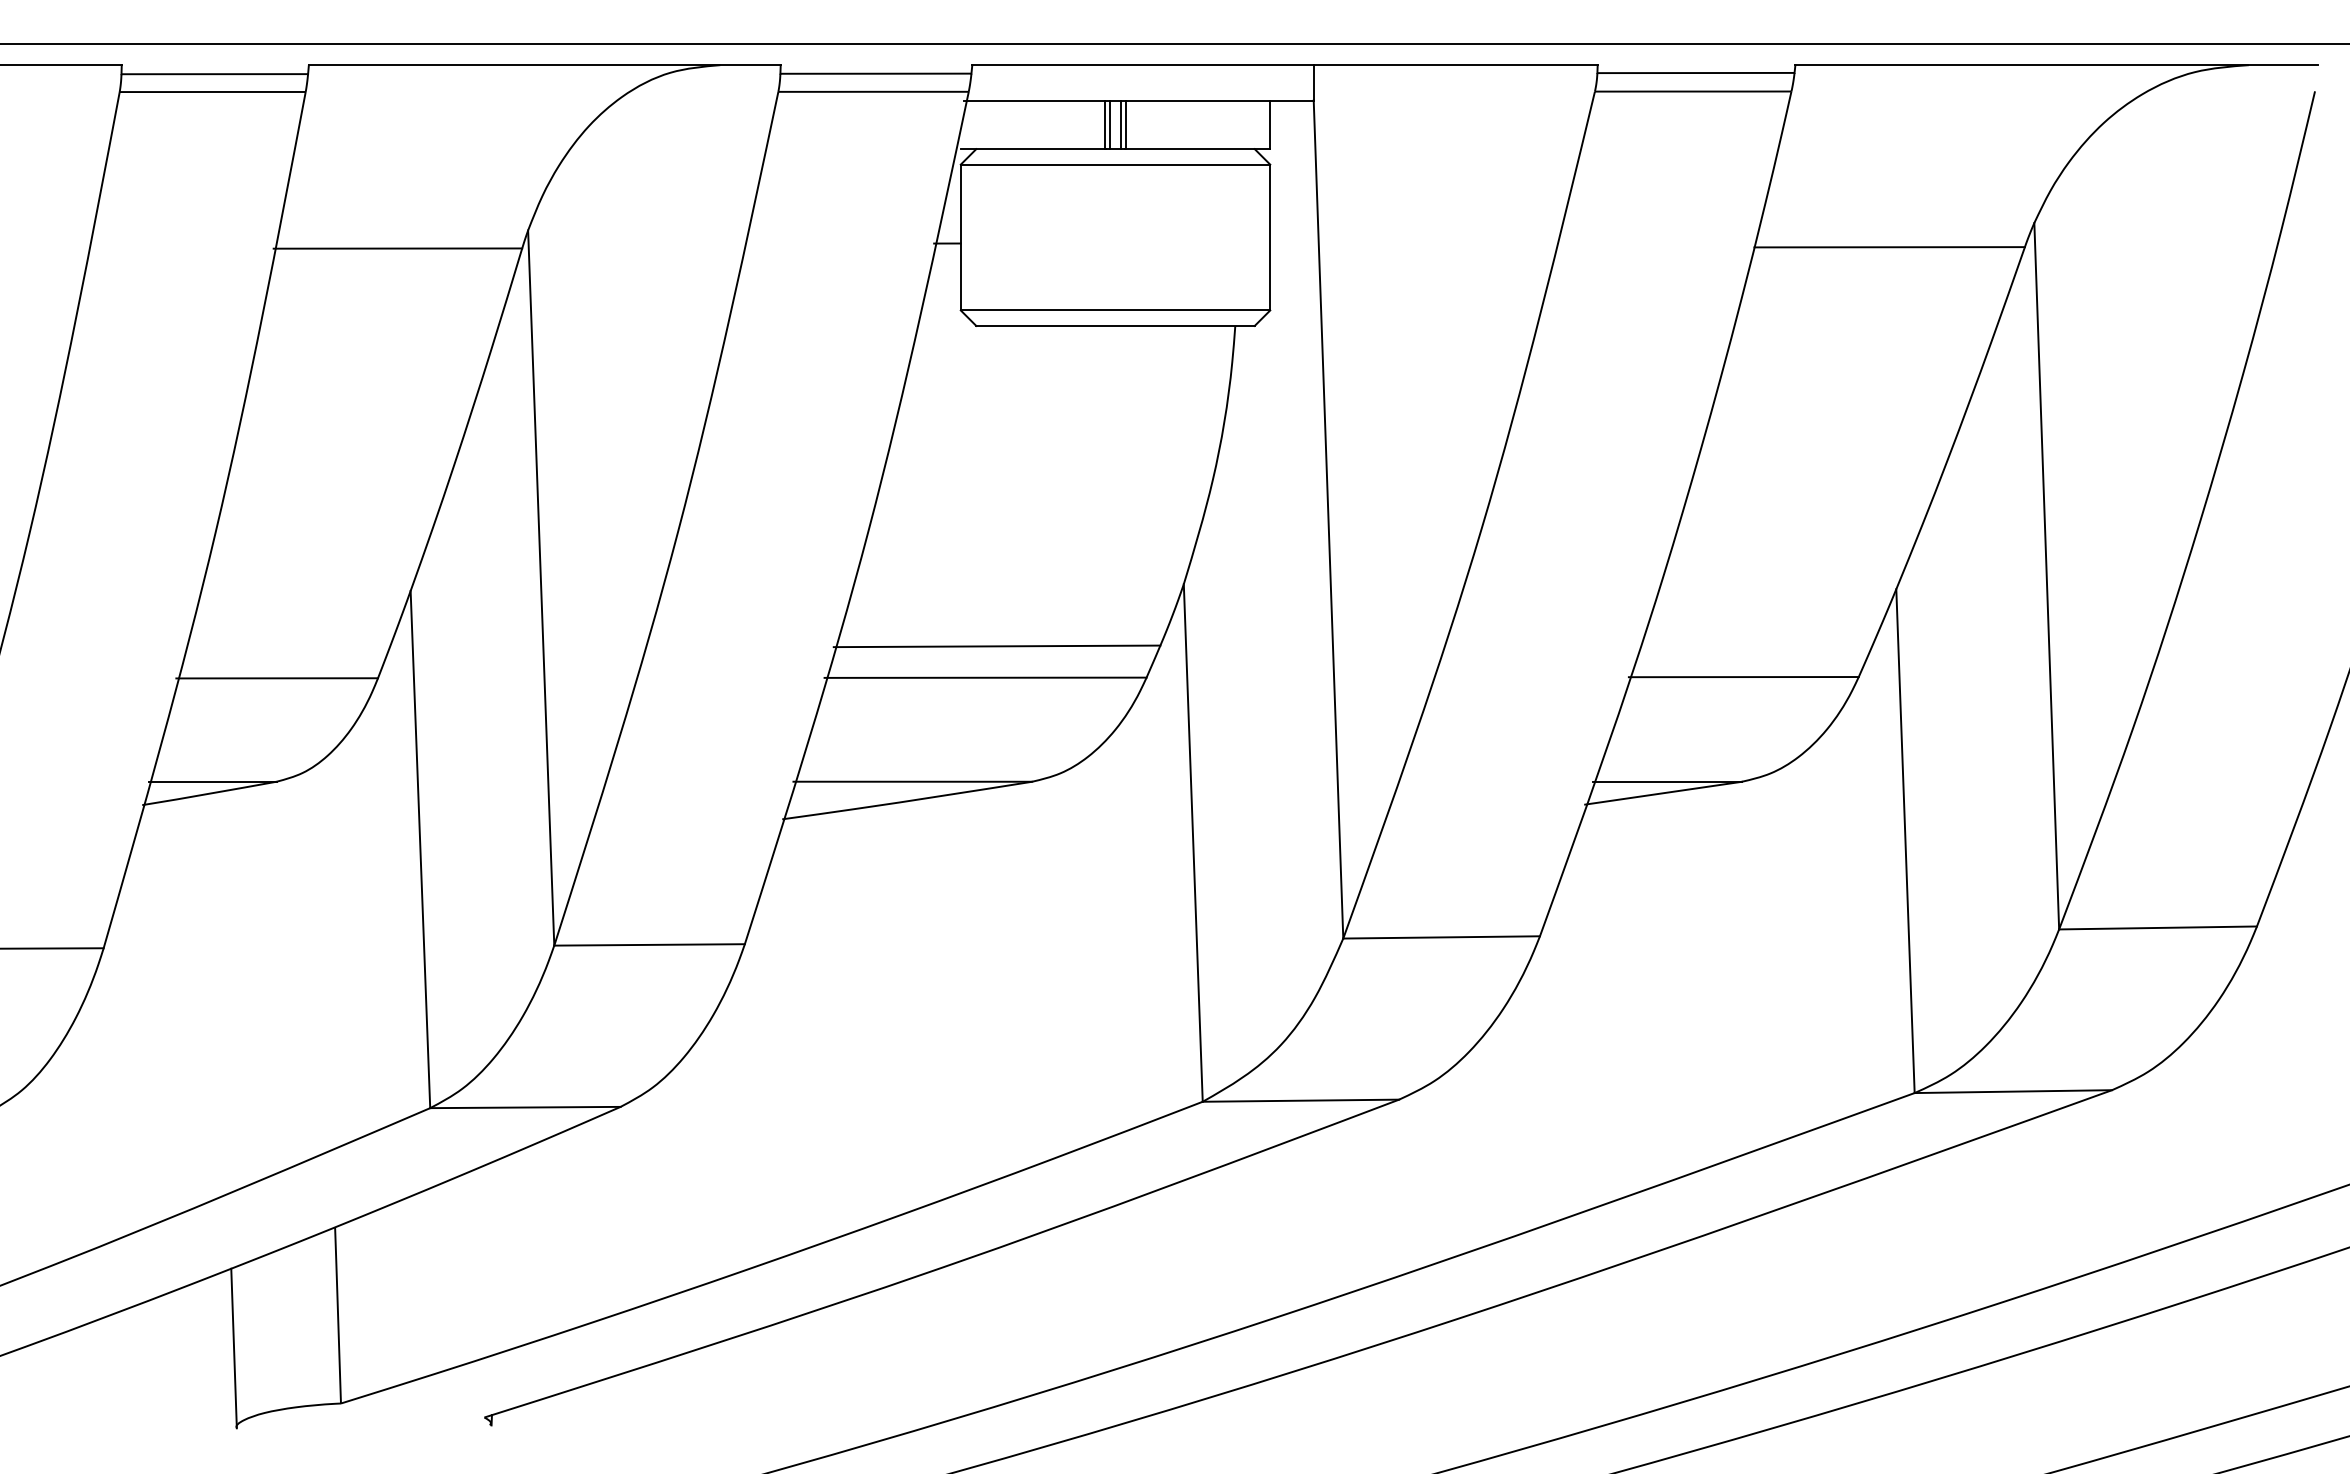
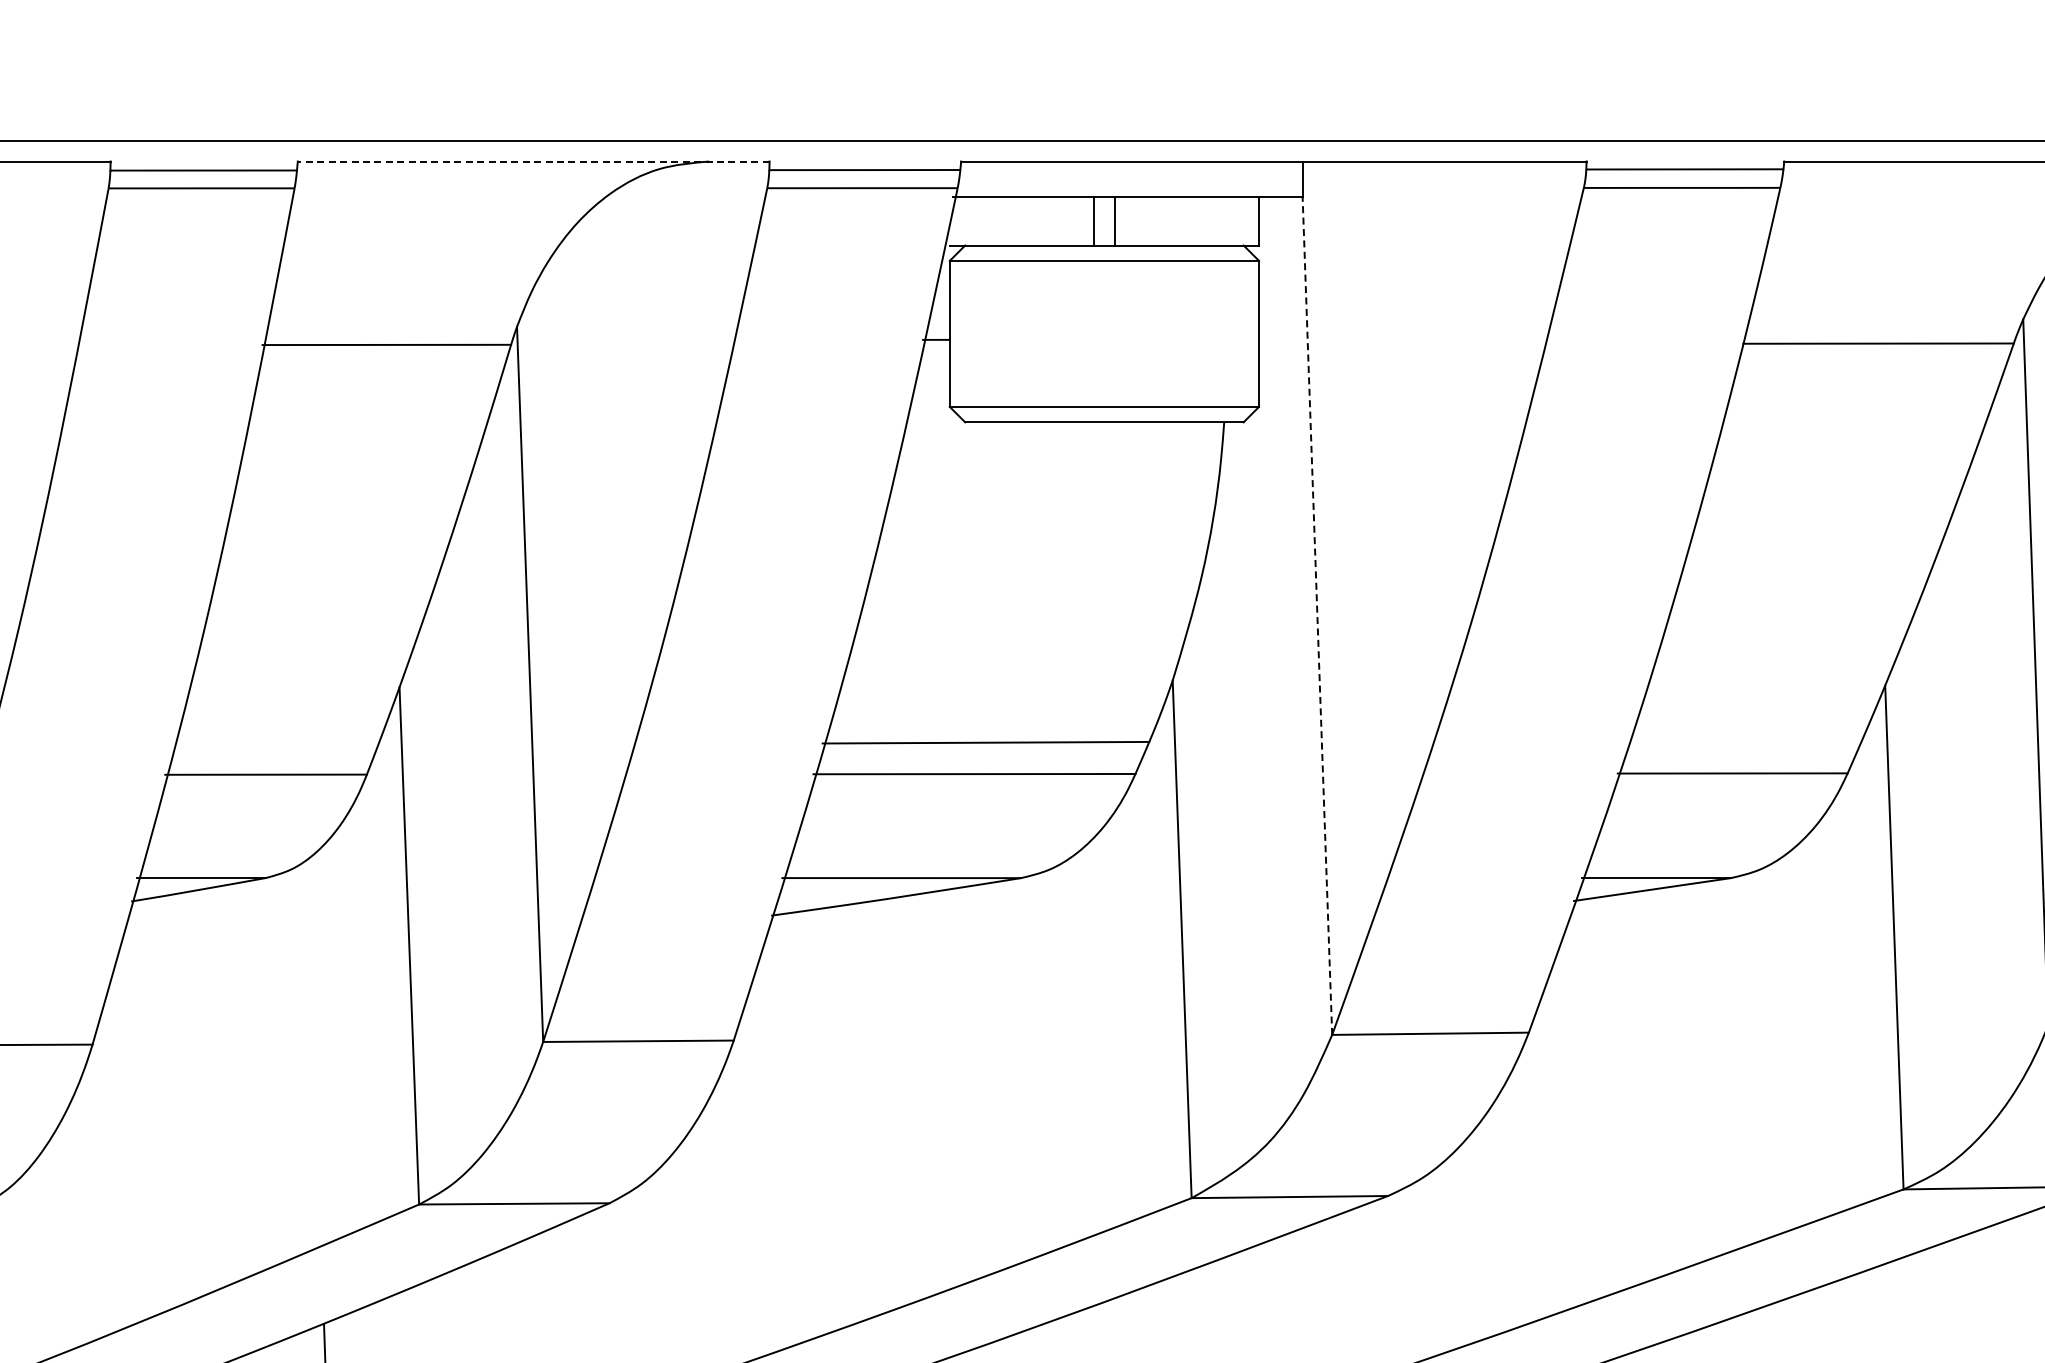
line: (544, 65) -> (533, 161), solid -> dashed
line: (1110, 124) -> (1099, 220), removed
line: (1121, 124) -> (1110, 220), removed
line: (1328, 519) -> (1317, 615), solid -> dashed

